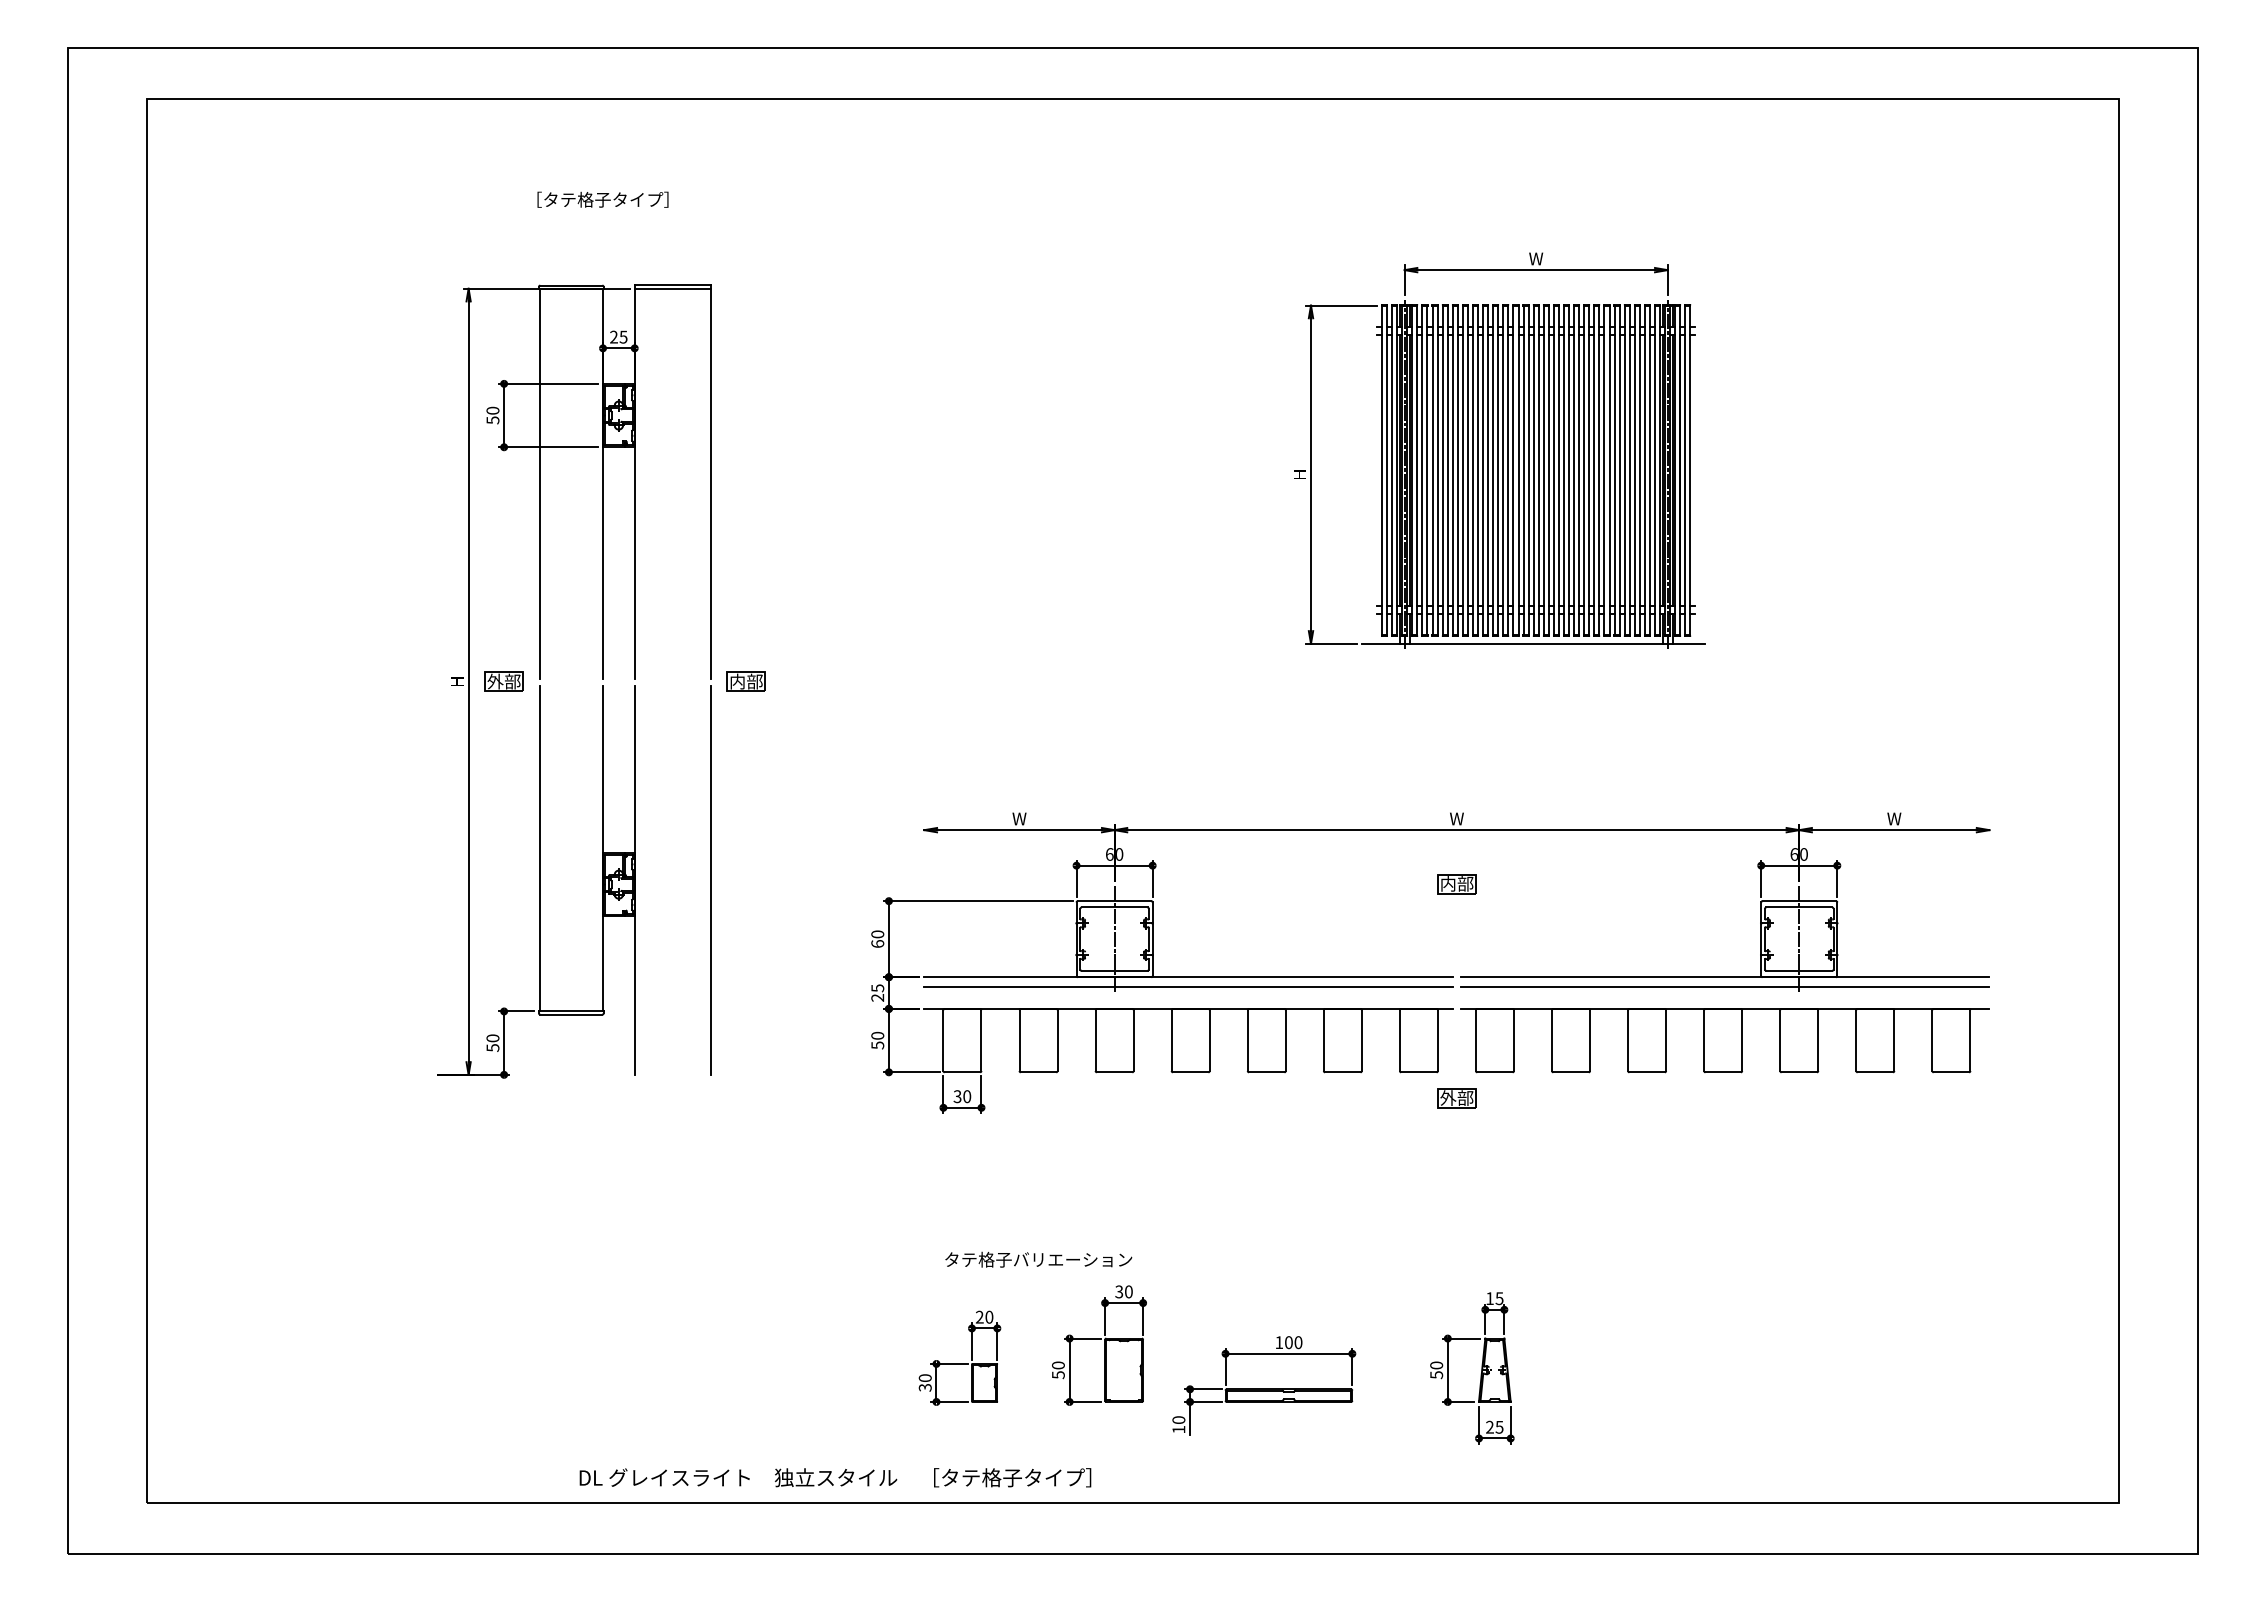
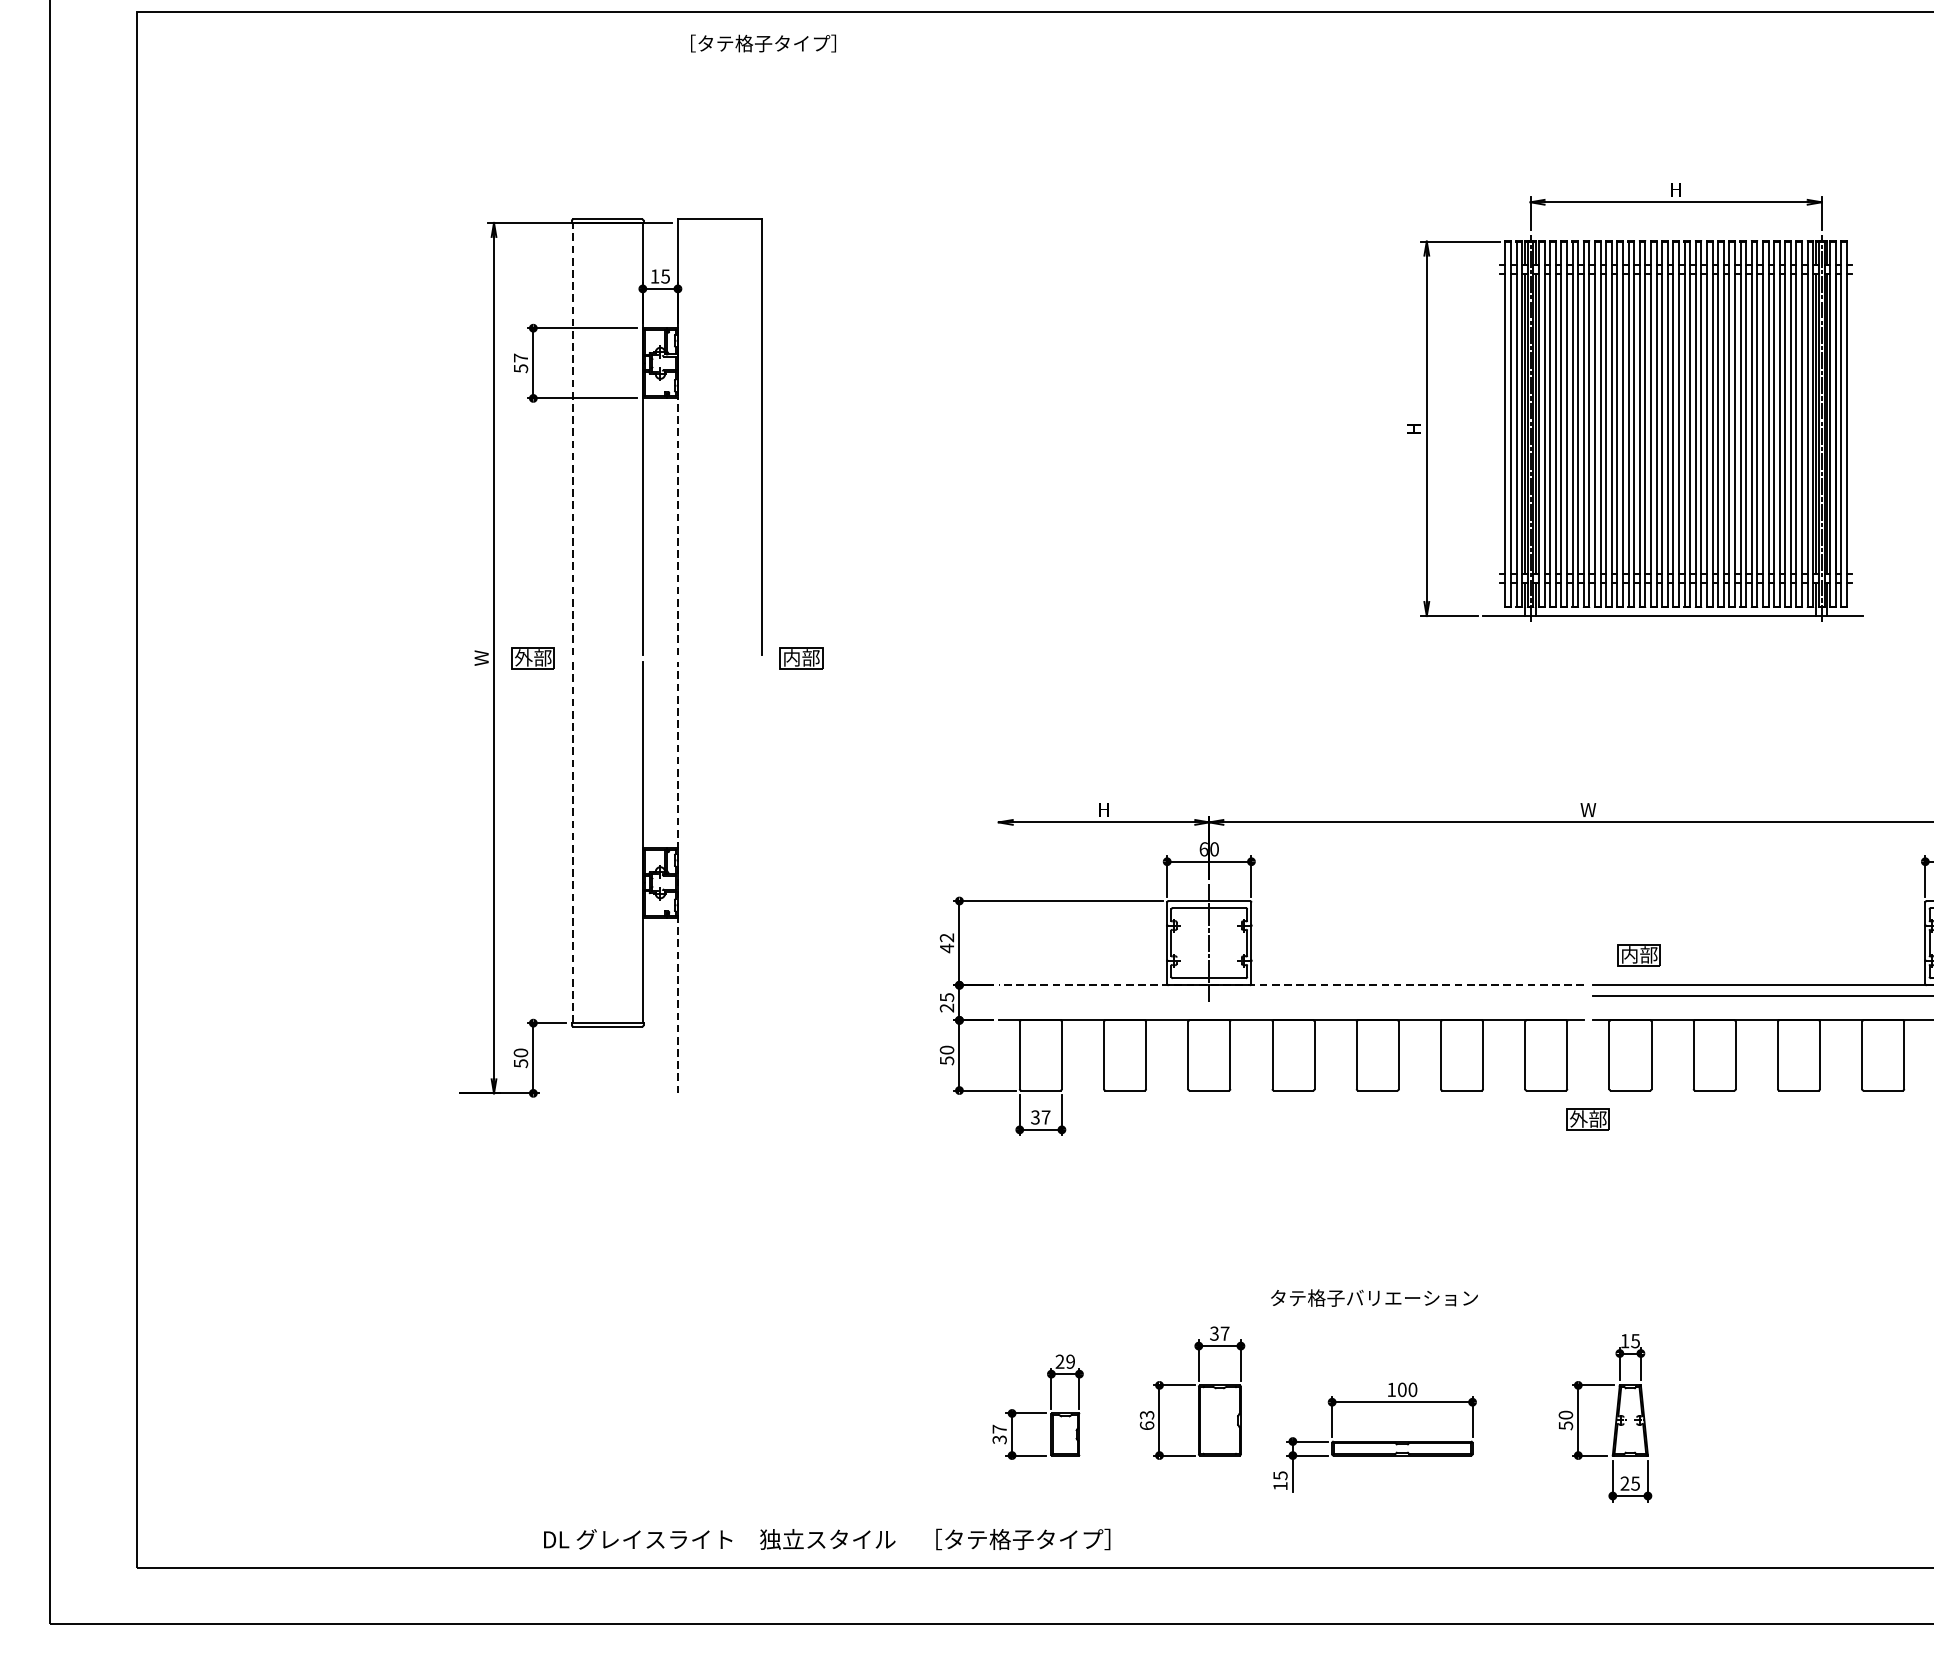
text: (602, 199) -> (762, 43), moved
text: (1536, 258) -> (1676, 189), W -> H
line: (672, 288) -> (719, 222), removed
text: (613, 336) -> (654, 275), 25 -> 15
text: (492, 410) -> (520, 357), 50 -> 57
line: (539, 483) -> (572, 438), solid -> dashed
line: (634, 562) -> (677, 526), solid -> dashed
text: (457, 681) -> (481, 657), H -> W
text: (1019, 818) -> (1104, 809), W -> H
line: (539, 848) -> (572, 842), solid -> dashed
line: (710, 879) -> (761, 877), removed
line: (634, 880) -> (677, 878), solid -> dashed
part: (1456, 884) -> (1638, 955), moved
text: (877, 939) -> (946, 943), 60 -> 42
line: (1188, 977) -> (1291, 985), solid -> dashed
line: (1188, 986) -> (1291, 995), removed
text: (967, 1096) -> (1046, 1117), 30 -> 37
text: (1038, 1259) -> (1374, 1297), moved
text: (1128, 1291) -> (1224, 1333), 30 -> 37
text: (989, 1317) -> (1070, 1362), 20 -> 29
text: (1058, 1370) -> (1147, 1420), 50 -> 63
text: (924, 1378) -> (998, 1429), 30 -> 37
text: (1178, 1420) -> (1280, 1476), 10 -> 15
text: (835, 1477) -> (827, 1539), moved

